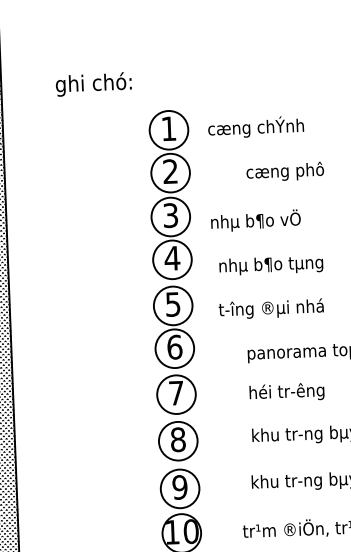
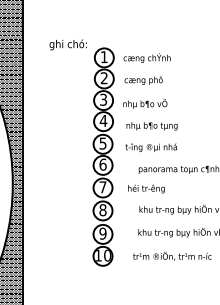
text: (92, 83) -> (67, 44), moved
text: (284, 171) -> (143, 80), moved
text: (287, 391) -> (146, 188), moved

